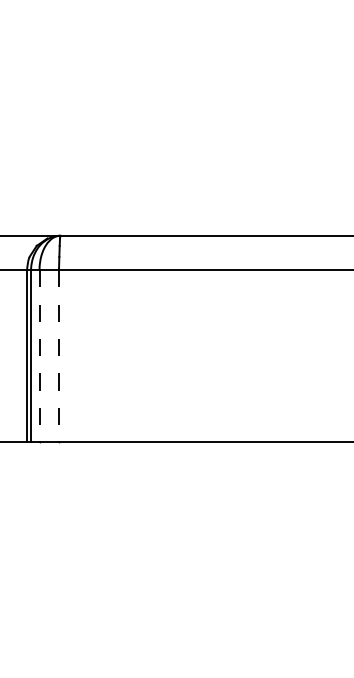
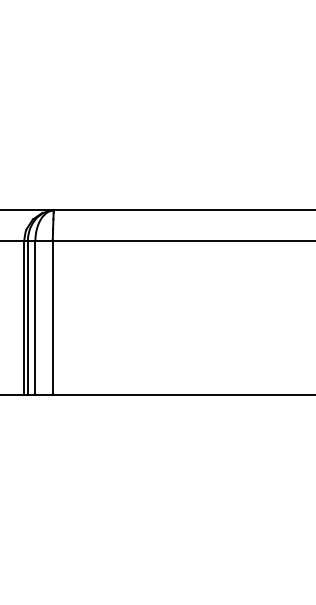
line: (39, 356) -> (35, 318), dashed -> solid
line: (58, 356) -> (52, 318), dashed -> solid

